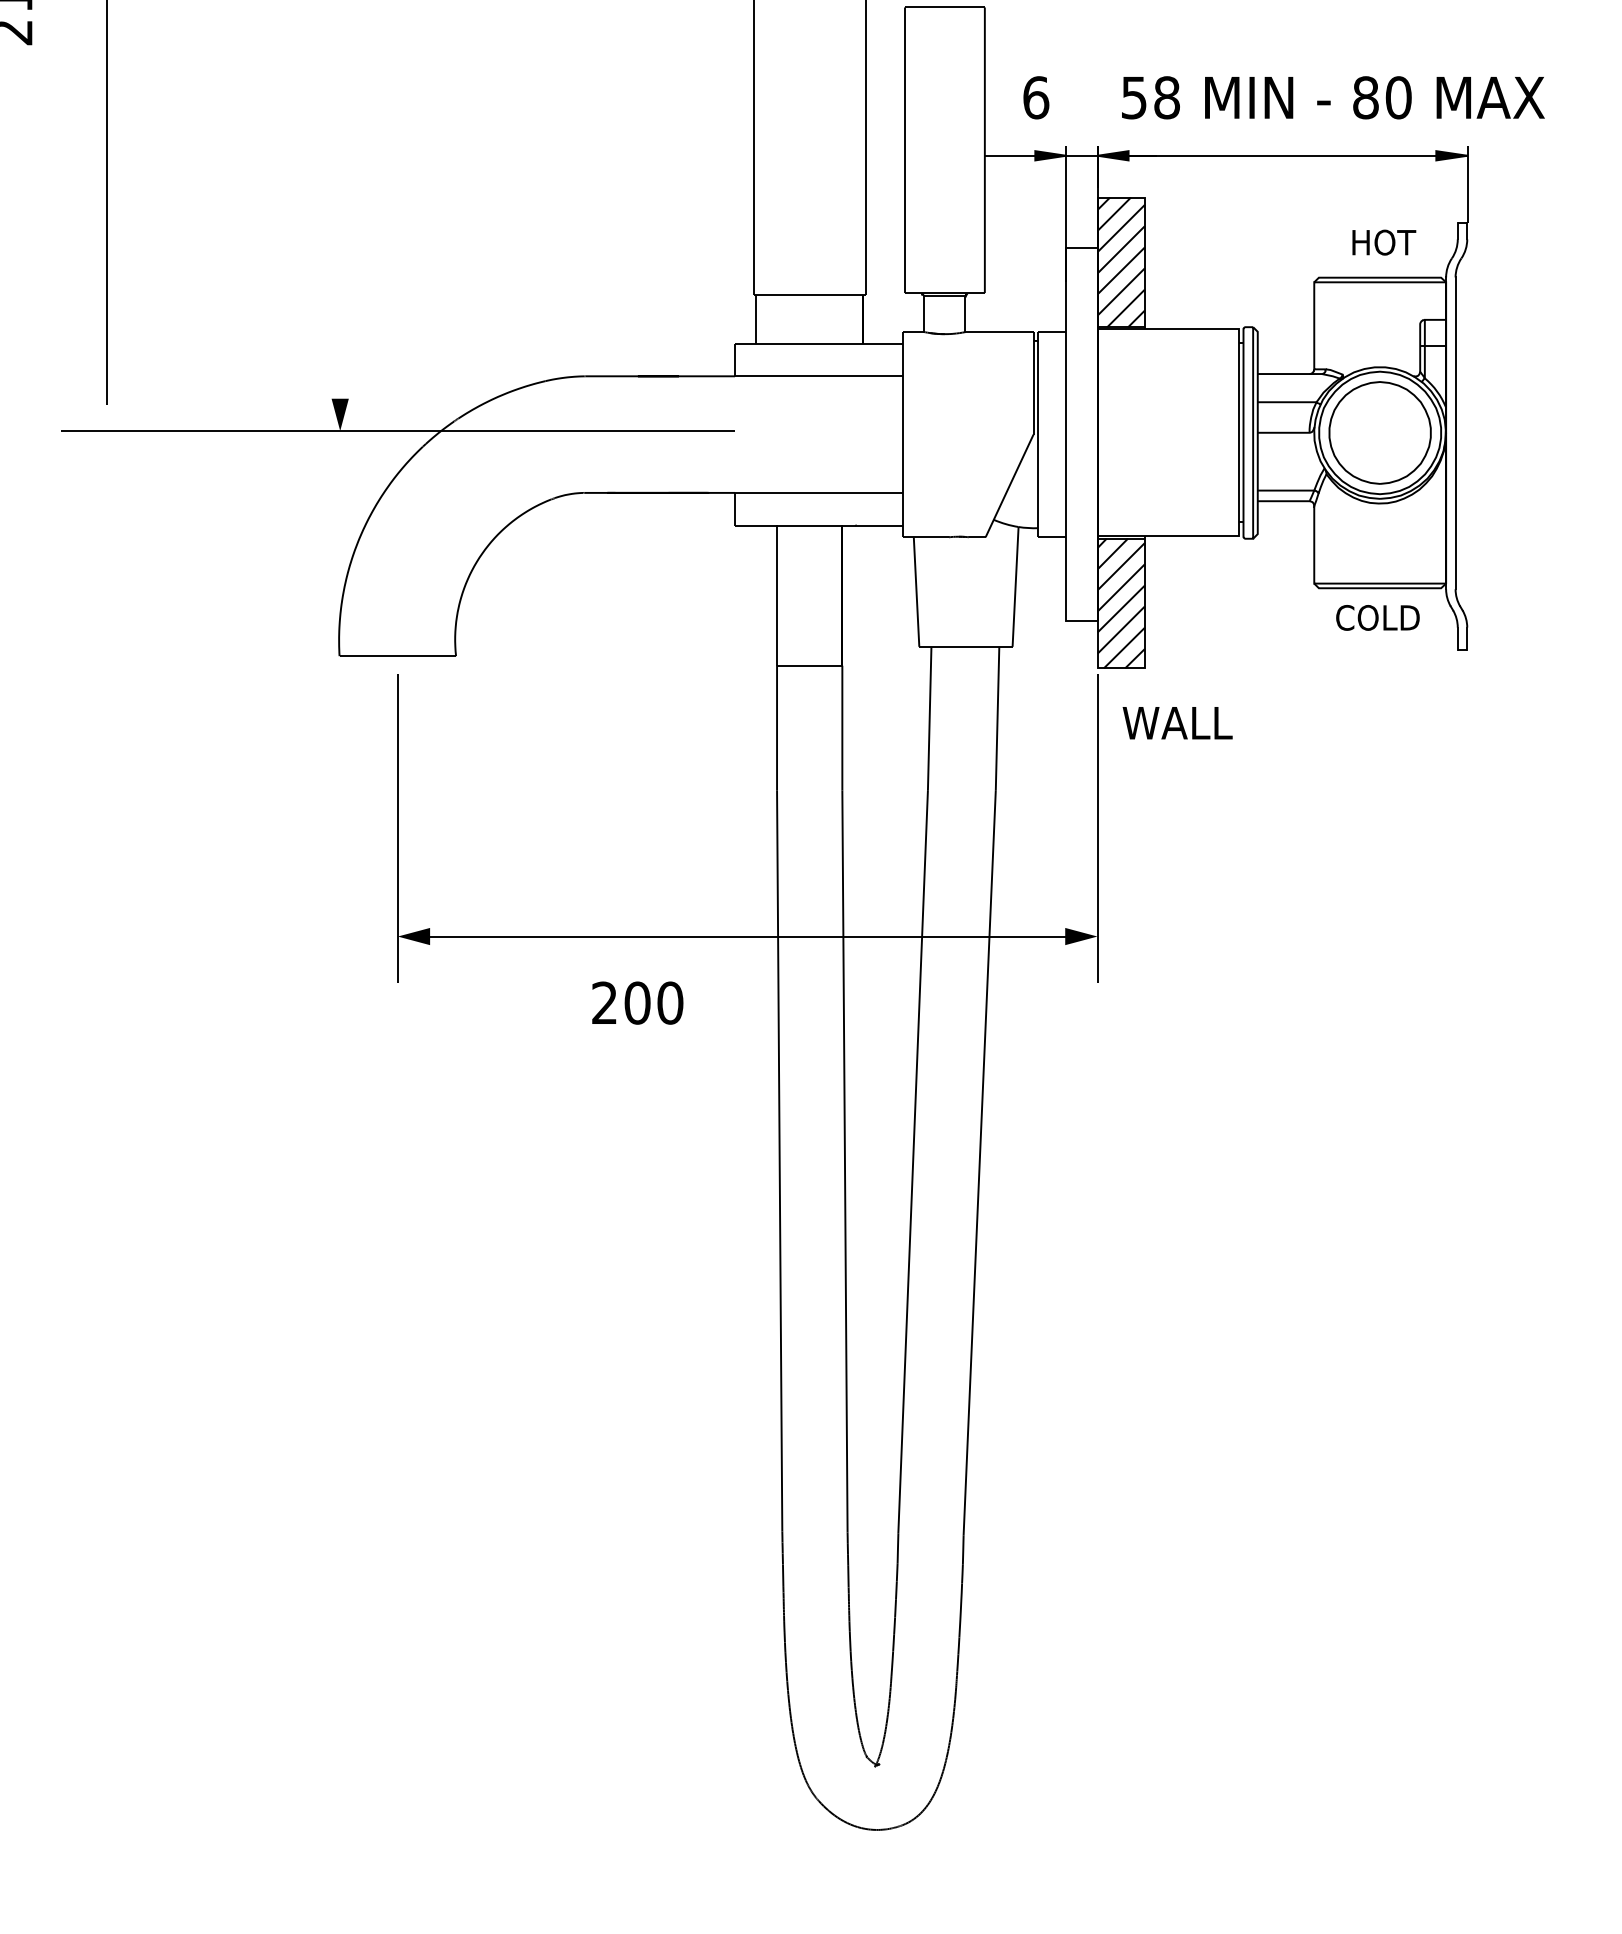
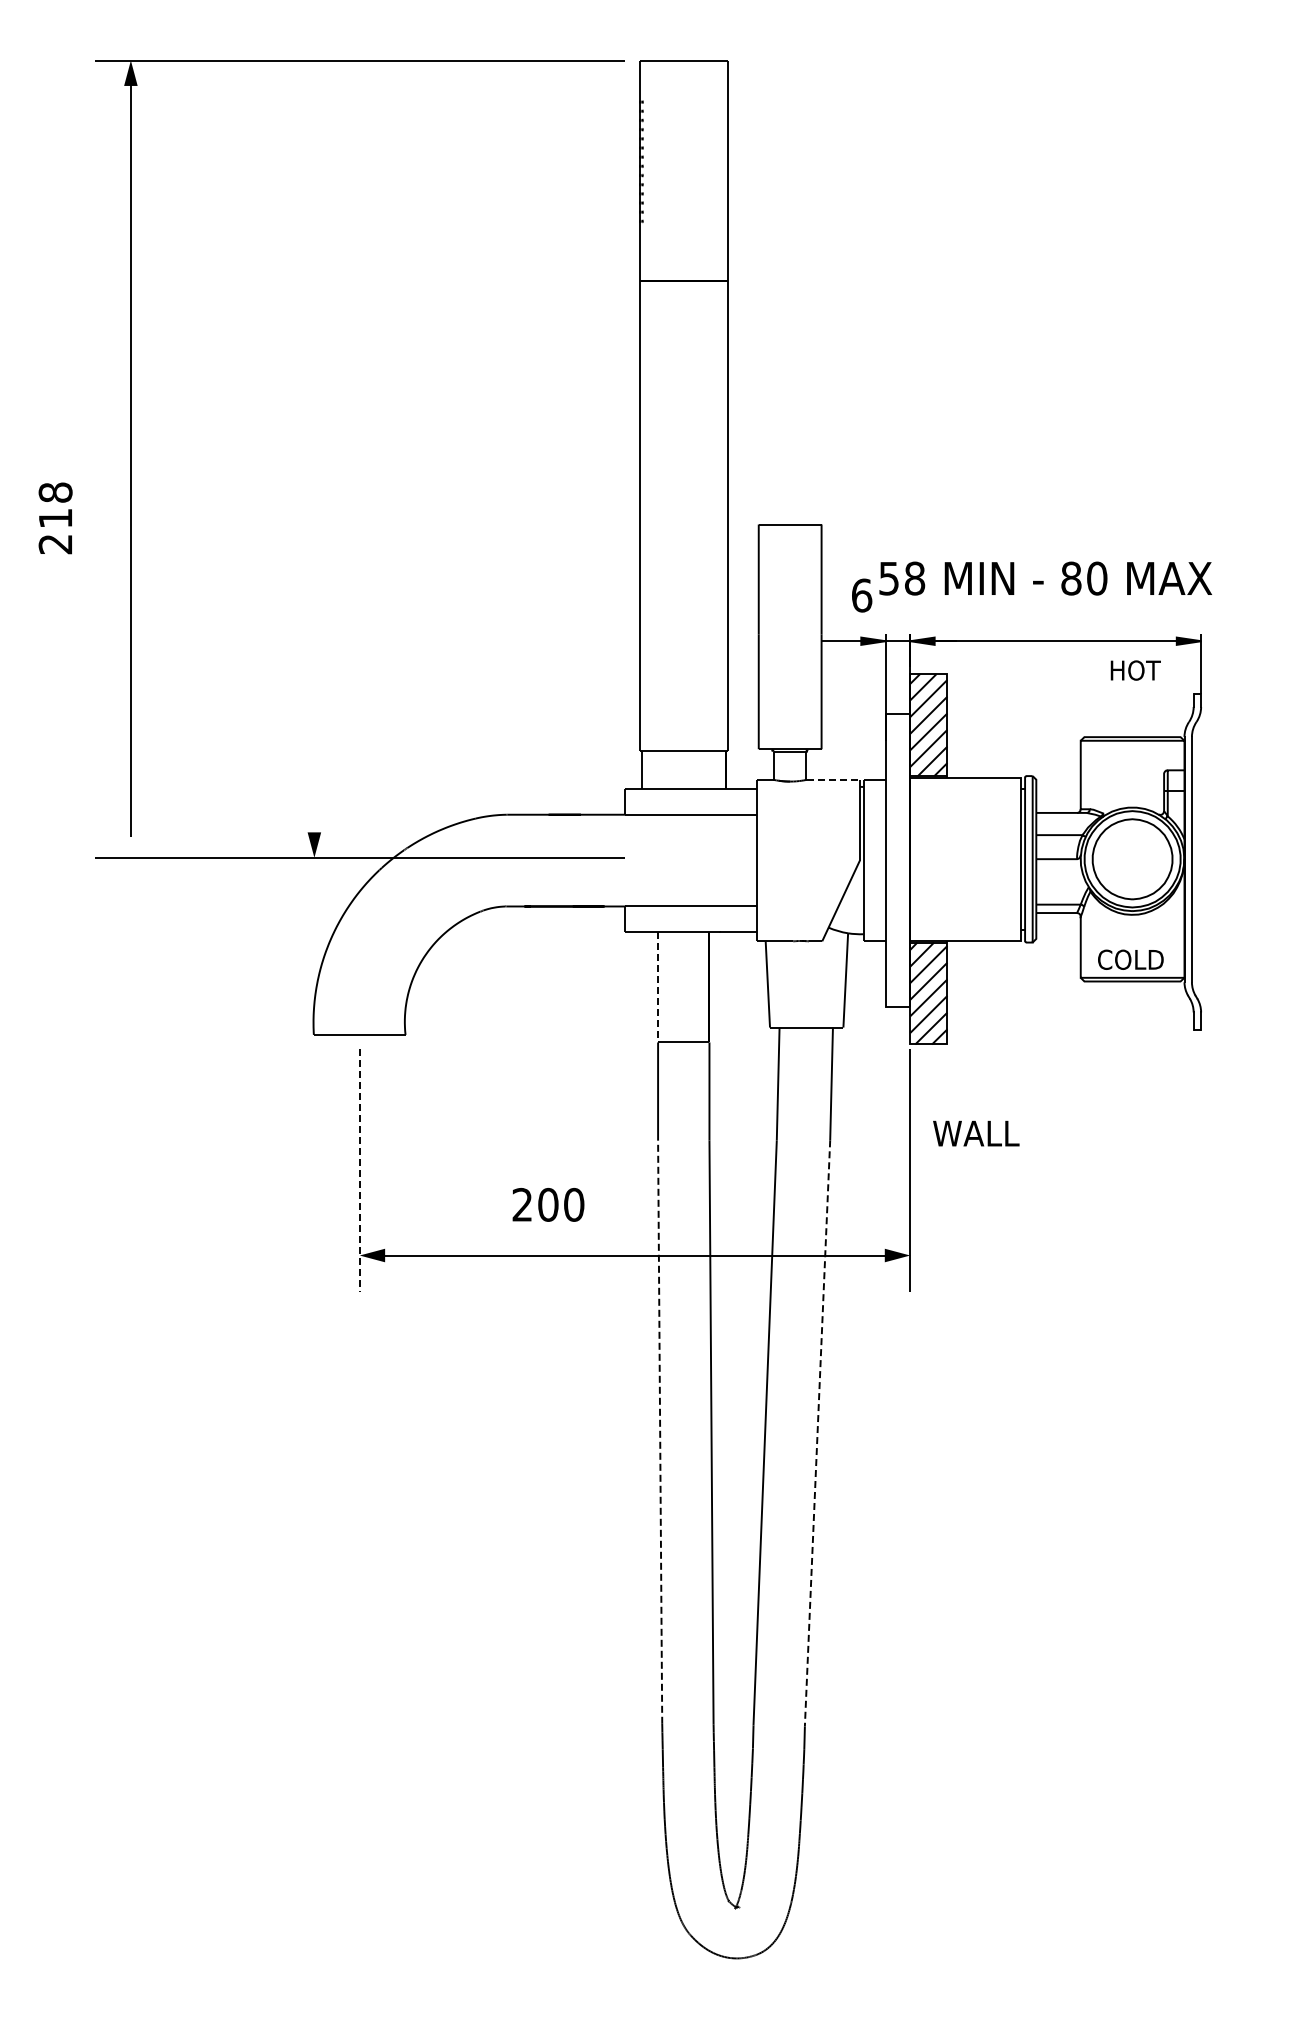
text: (1332, 97) -> (1045, 578), moved
text: (1383, 242) -> (1135, 670), moved
line: (999, 331) -> (833, 779), solid -> dashed
line: (777, 595) -> (658, 987), solid -> dashed
text: (1377, 617) -> (1130, 959), moved
text: (1177, 722) -> (976, 1133), moved
line: (397, 828) -> (359, 1170), solid -> dashed
text: (637, 1002) -> (548, 1204), moved
line: (780, 1161) -> (660, 1432), solid -> dashed
line: (979, 1162) -> (817, 1433), solid -> dashed

